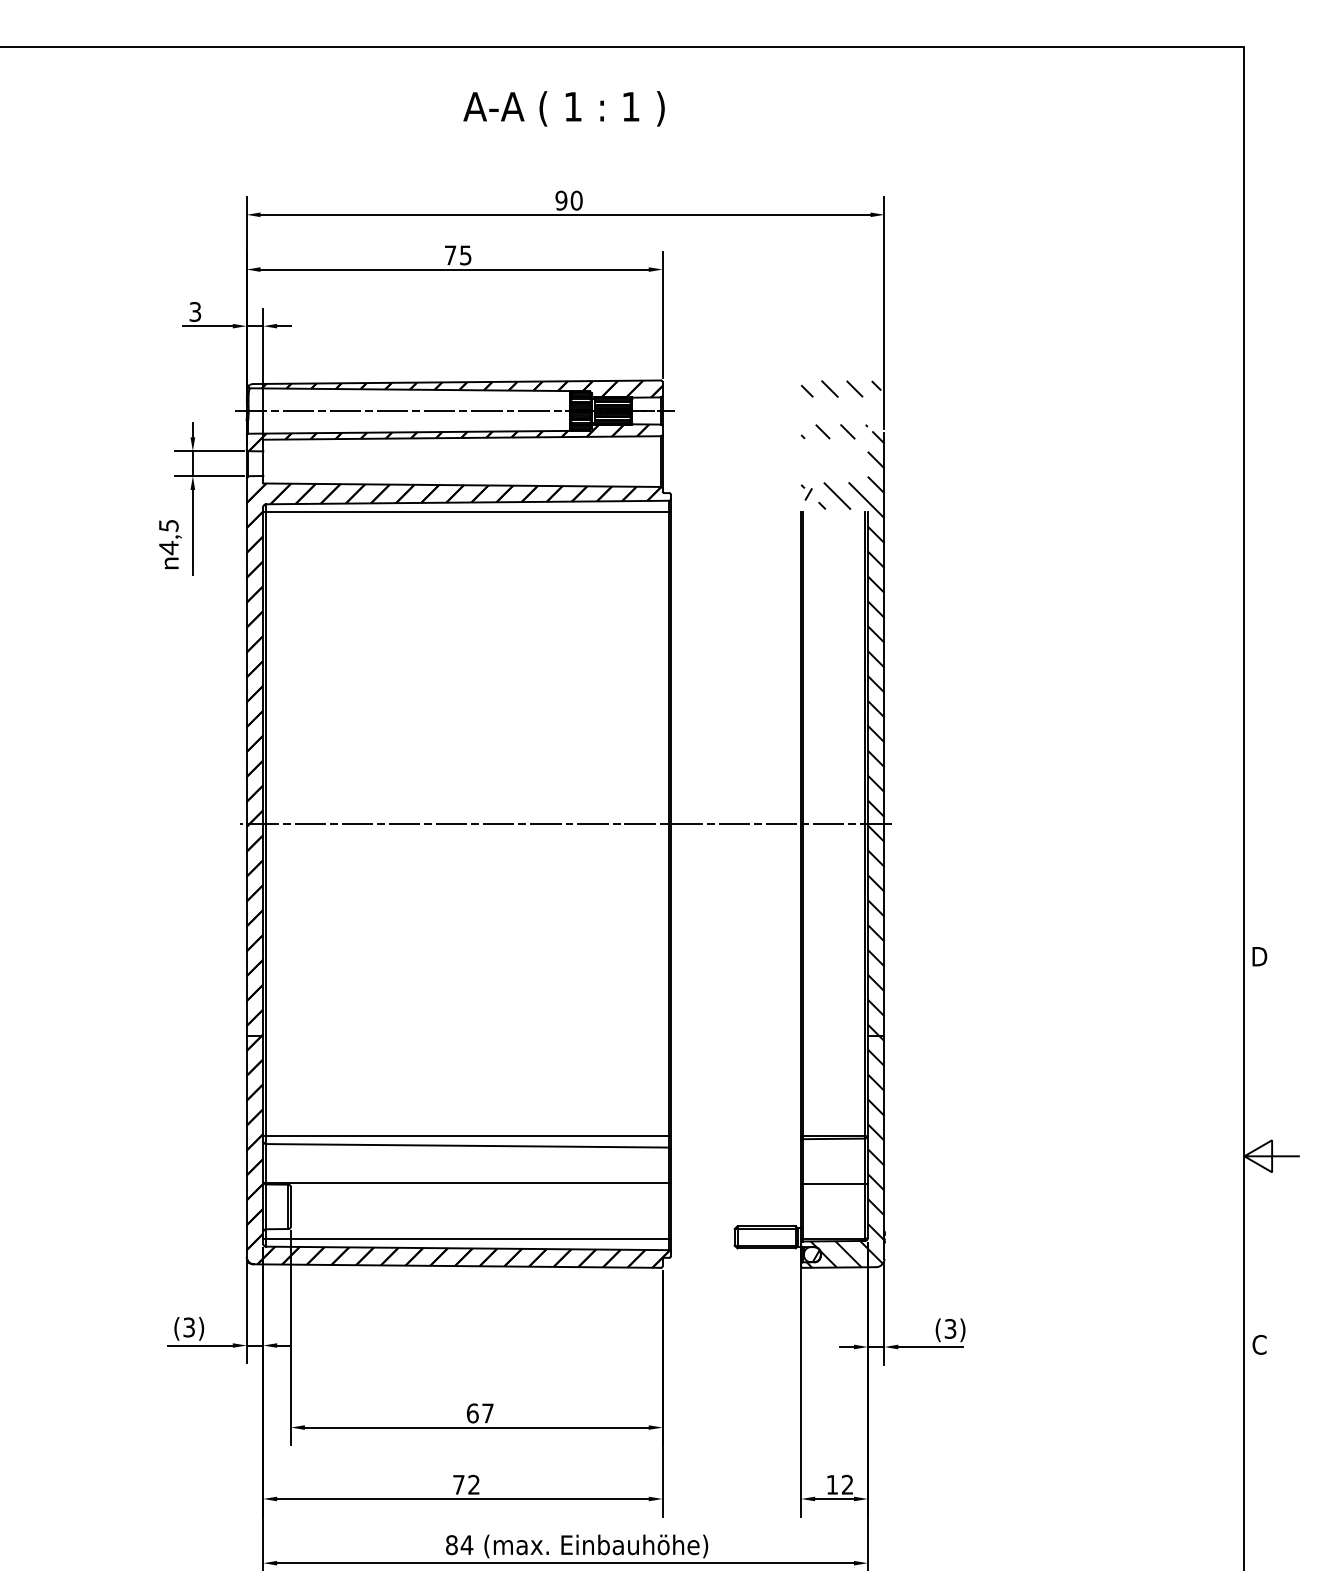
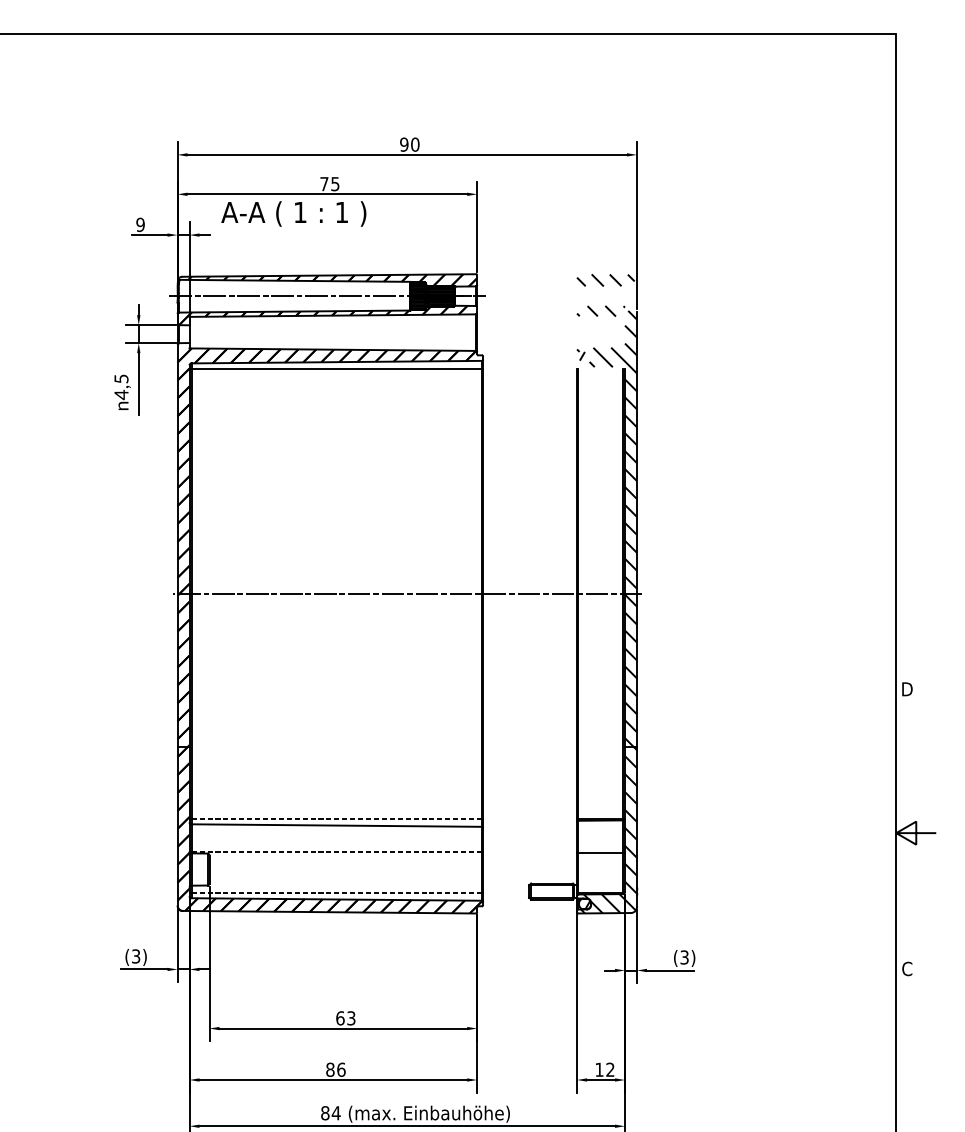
text: (563, 108) -> (293, 213), moved
text: (195, 311) -> (140, 224), 3 -> 9
line: (467, 1136) -> (336, 818), solid -> dashed
line: (467, 1183) -> (336, 852), solid -> dashed
line: (467, 1239) -> (336, 893), solid -> dashed
text: (487, 1413) -> (351, 1018), 67 -> 63
text: (466, 1484) -> (335, 1069), 72 -> 86

